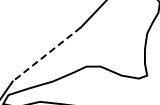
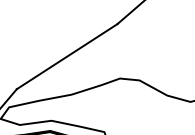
line: (46, 54) -> (66, 56), dashed -> solid

